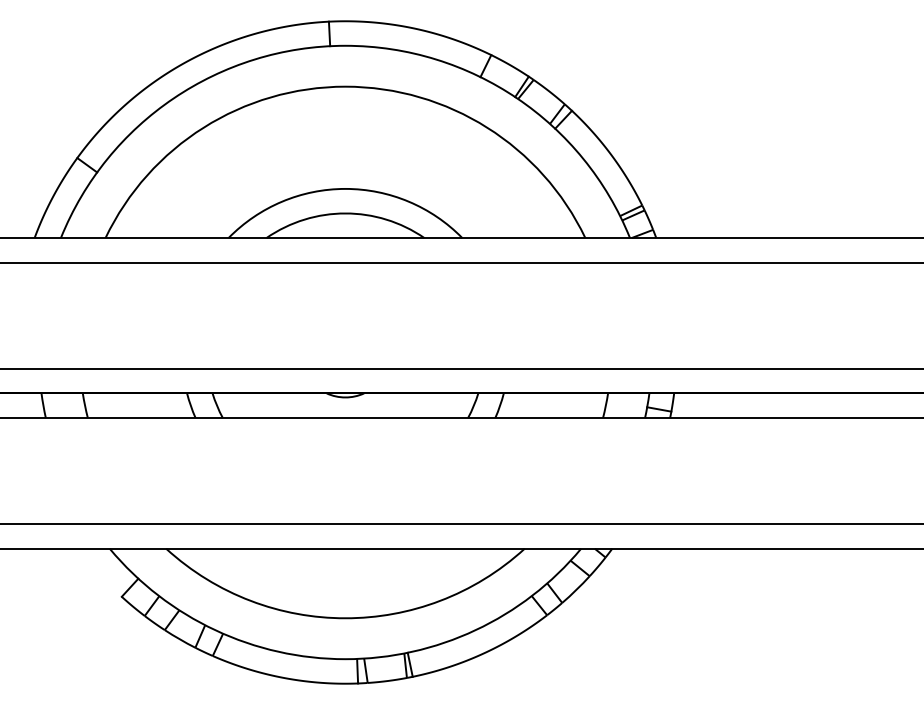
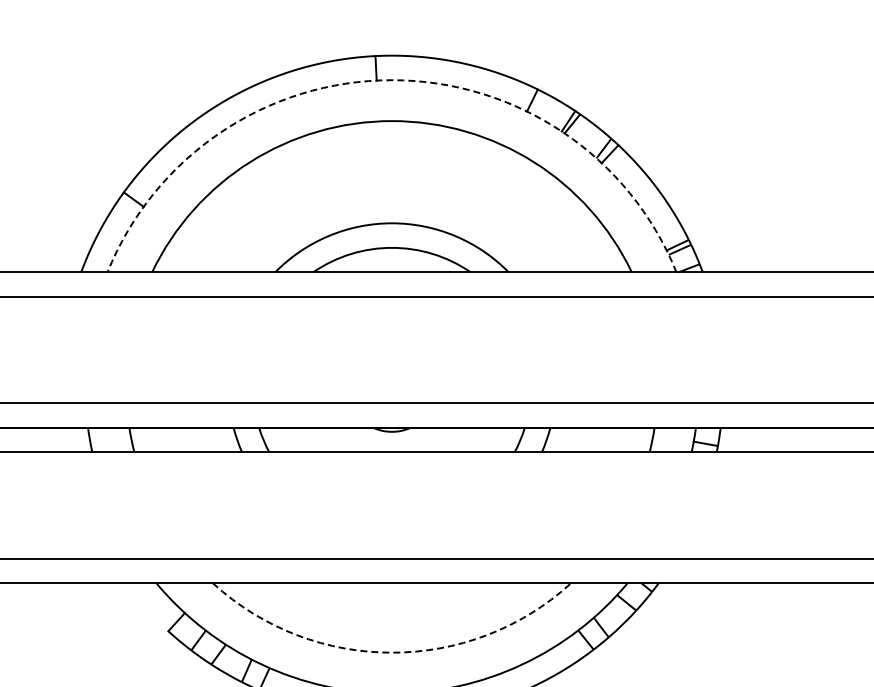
arc: (345, 45) -> (392, 79), solid -> dashed
arc: (345, 618) -> (392, 652), solid -> dashed

